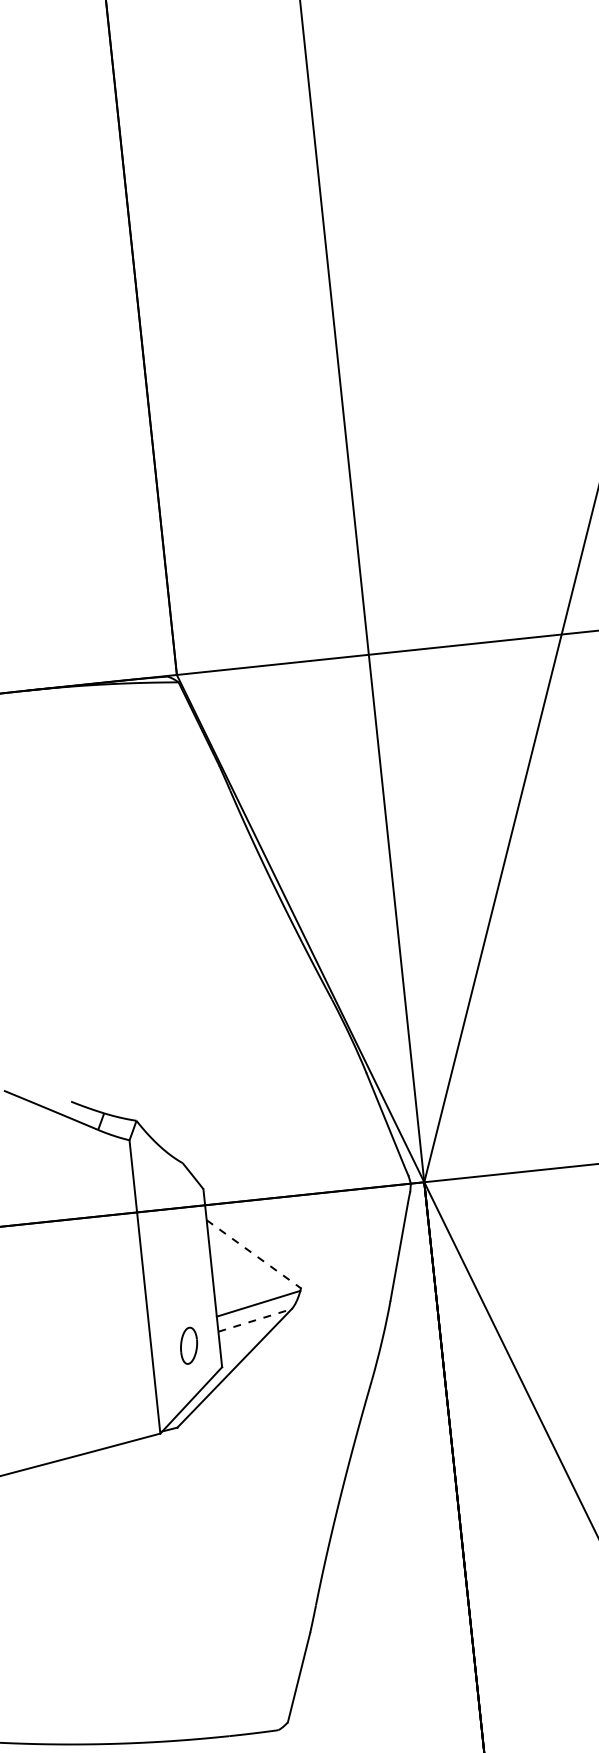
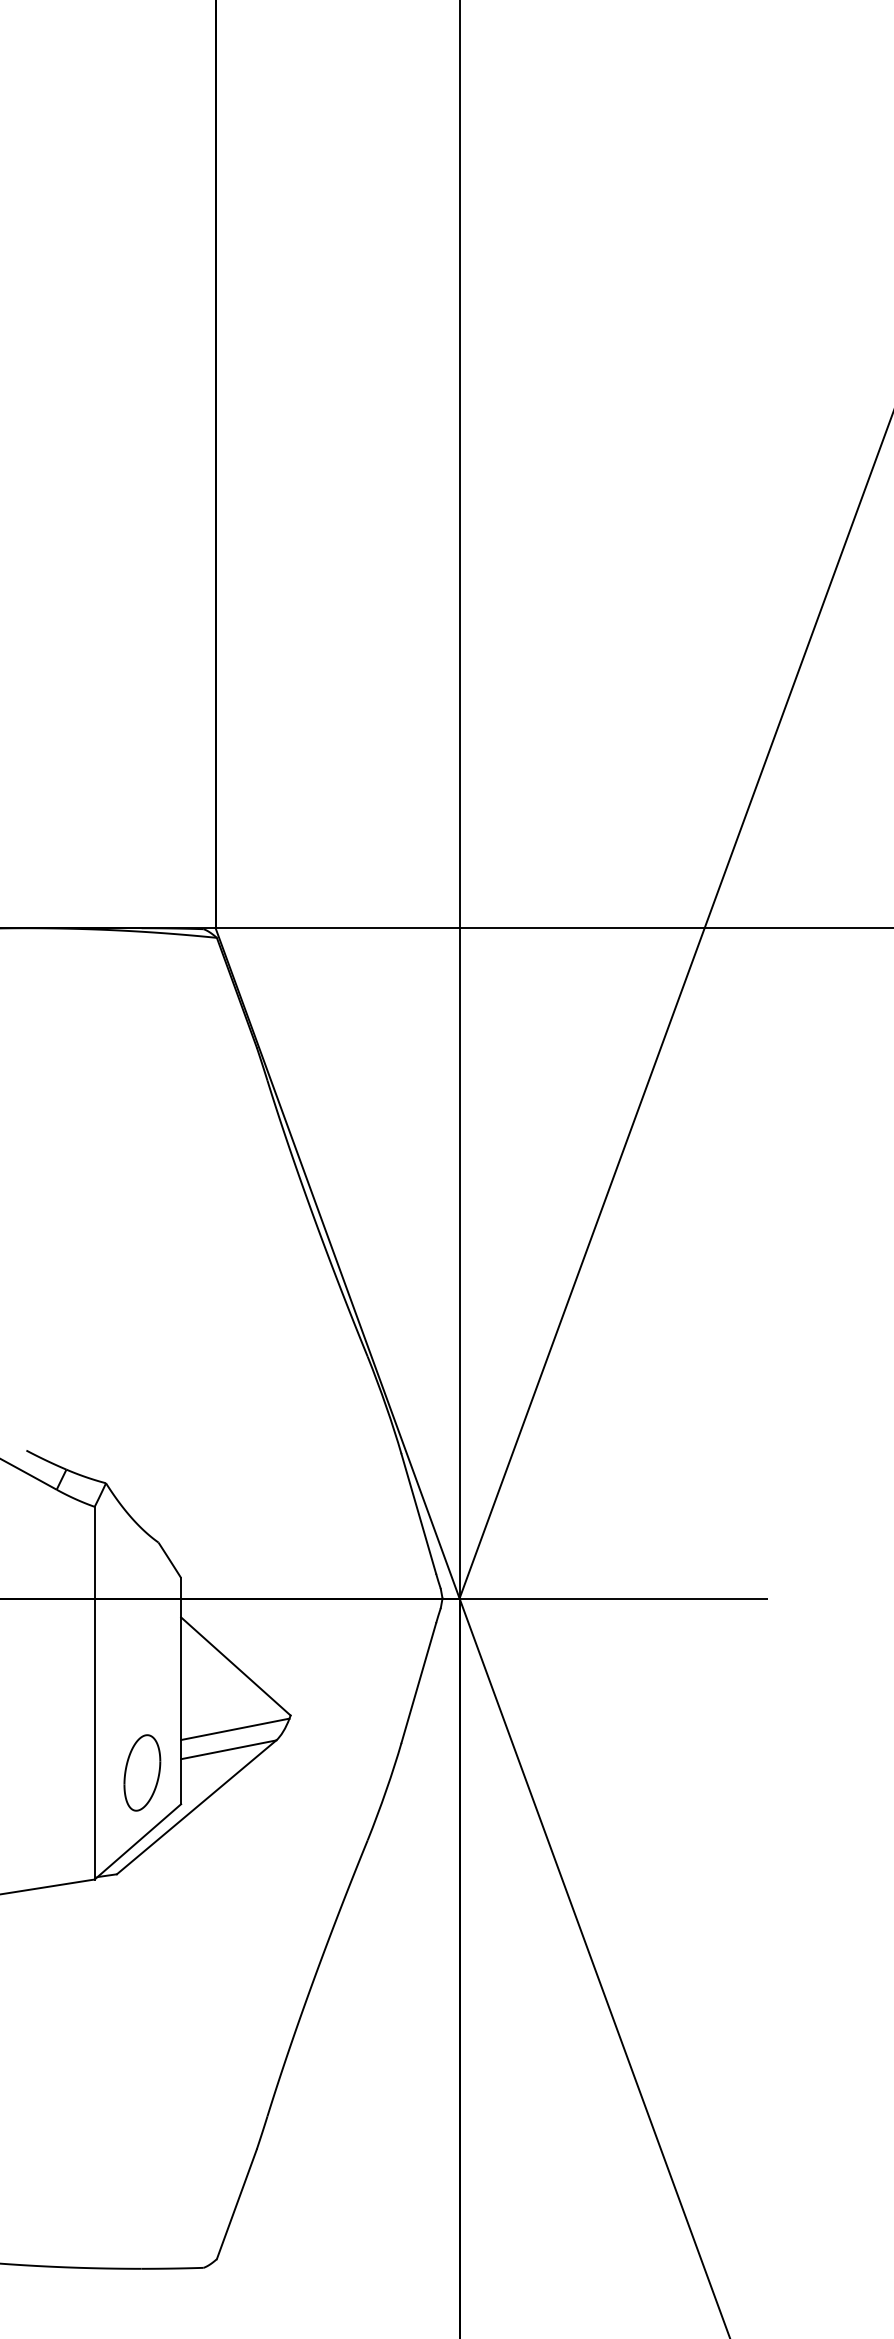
line: (253, 1254) -> (235, 1666), dashed -> solid
line: (255, 1320) -> (229, 1749), dashed -> solid
part: (189, 1345) -> (142, 1772), size x1.67

